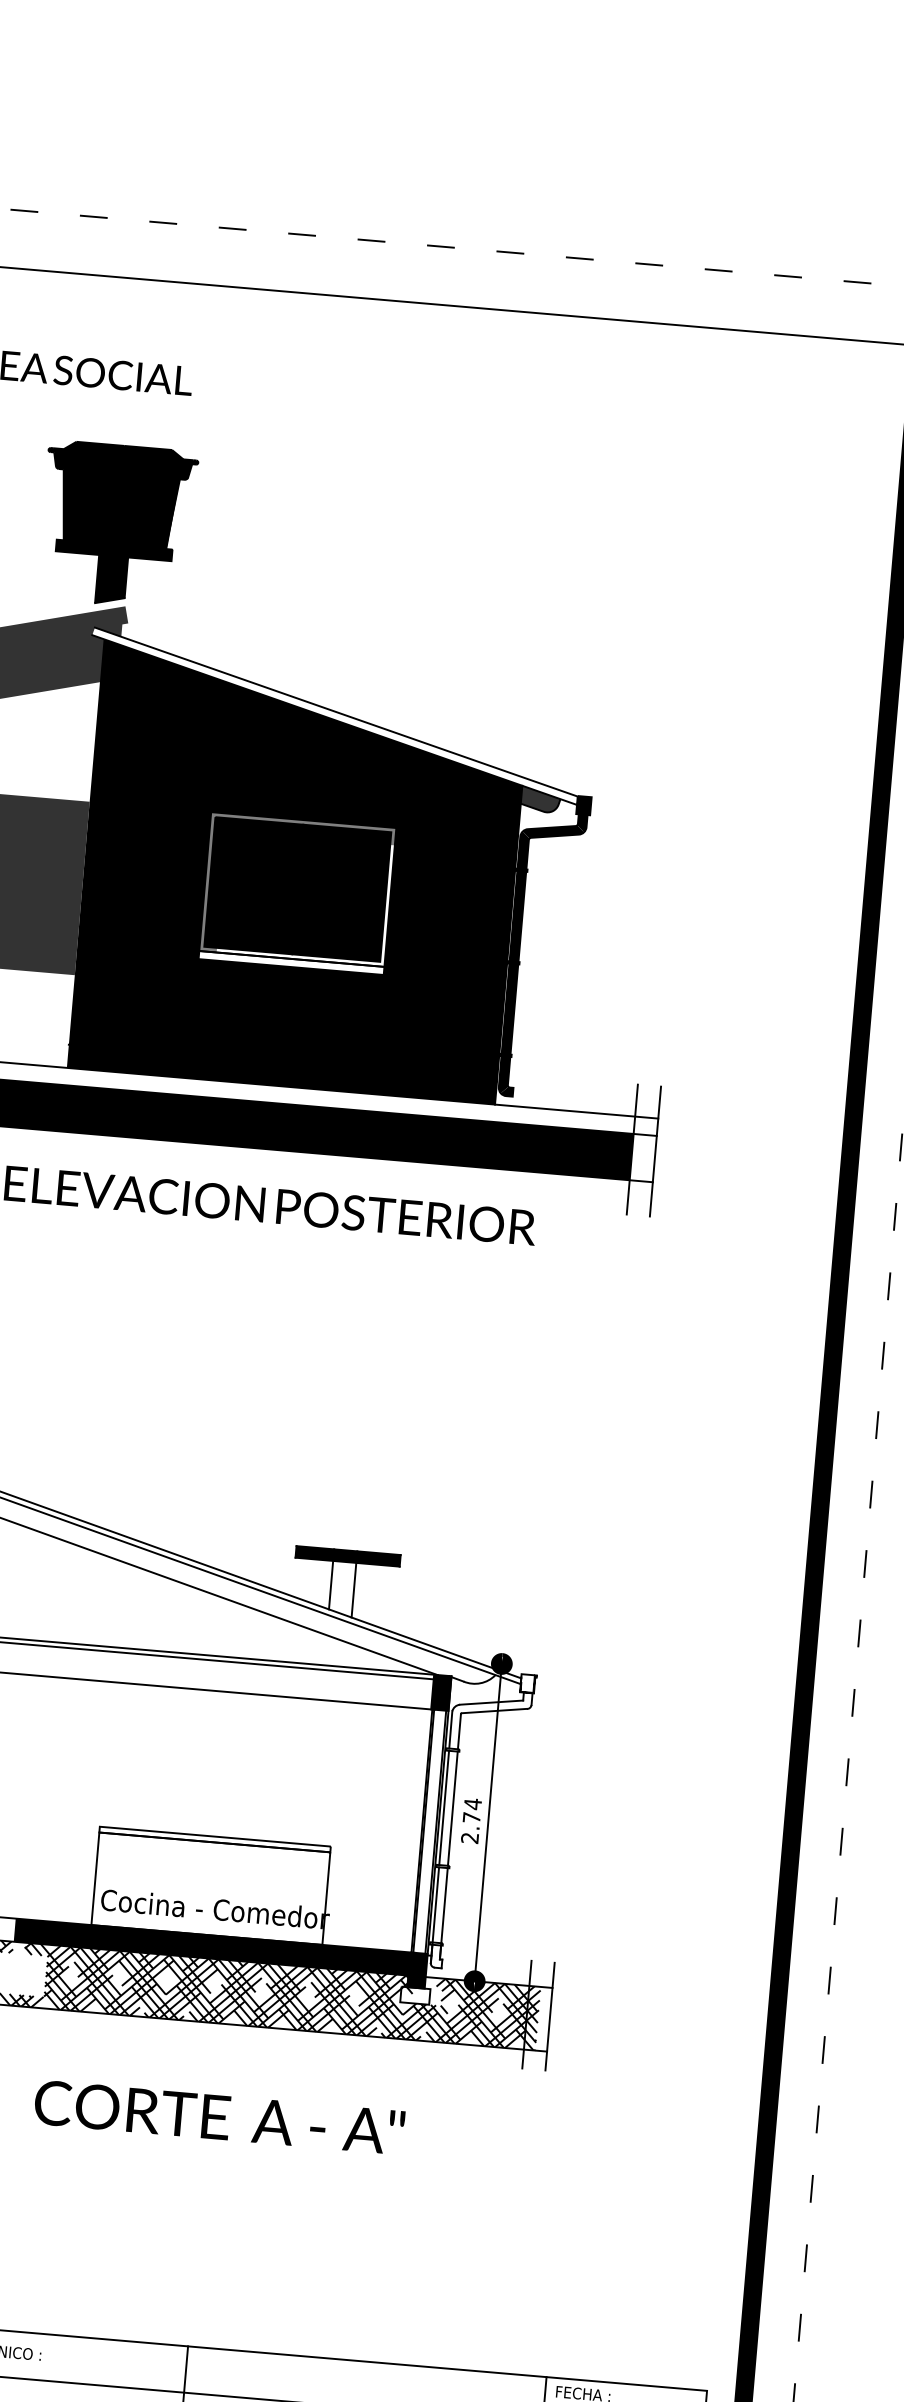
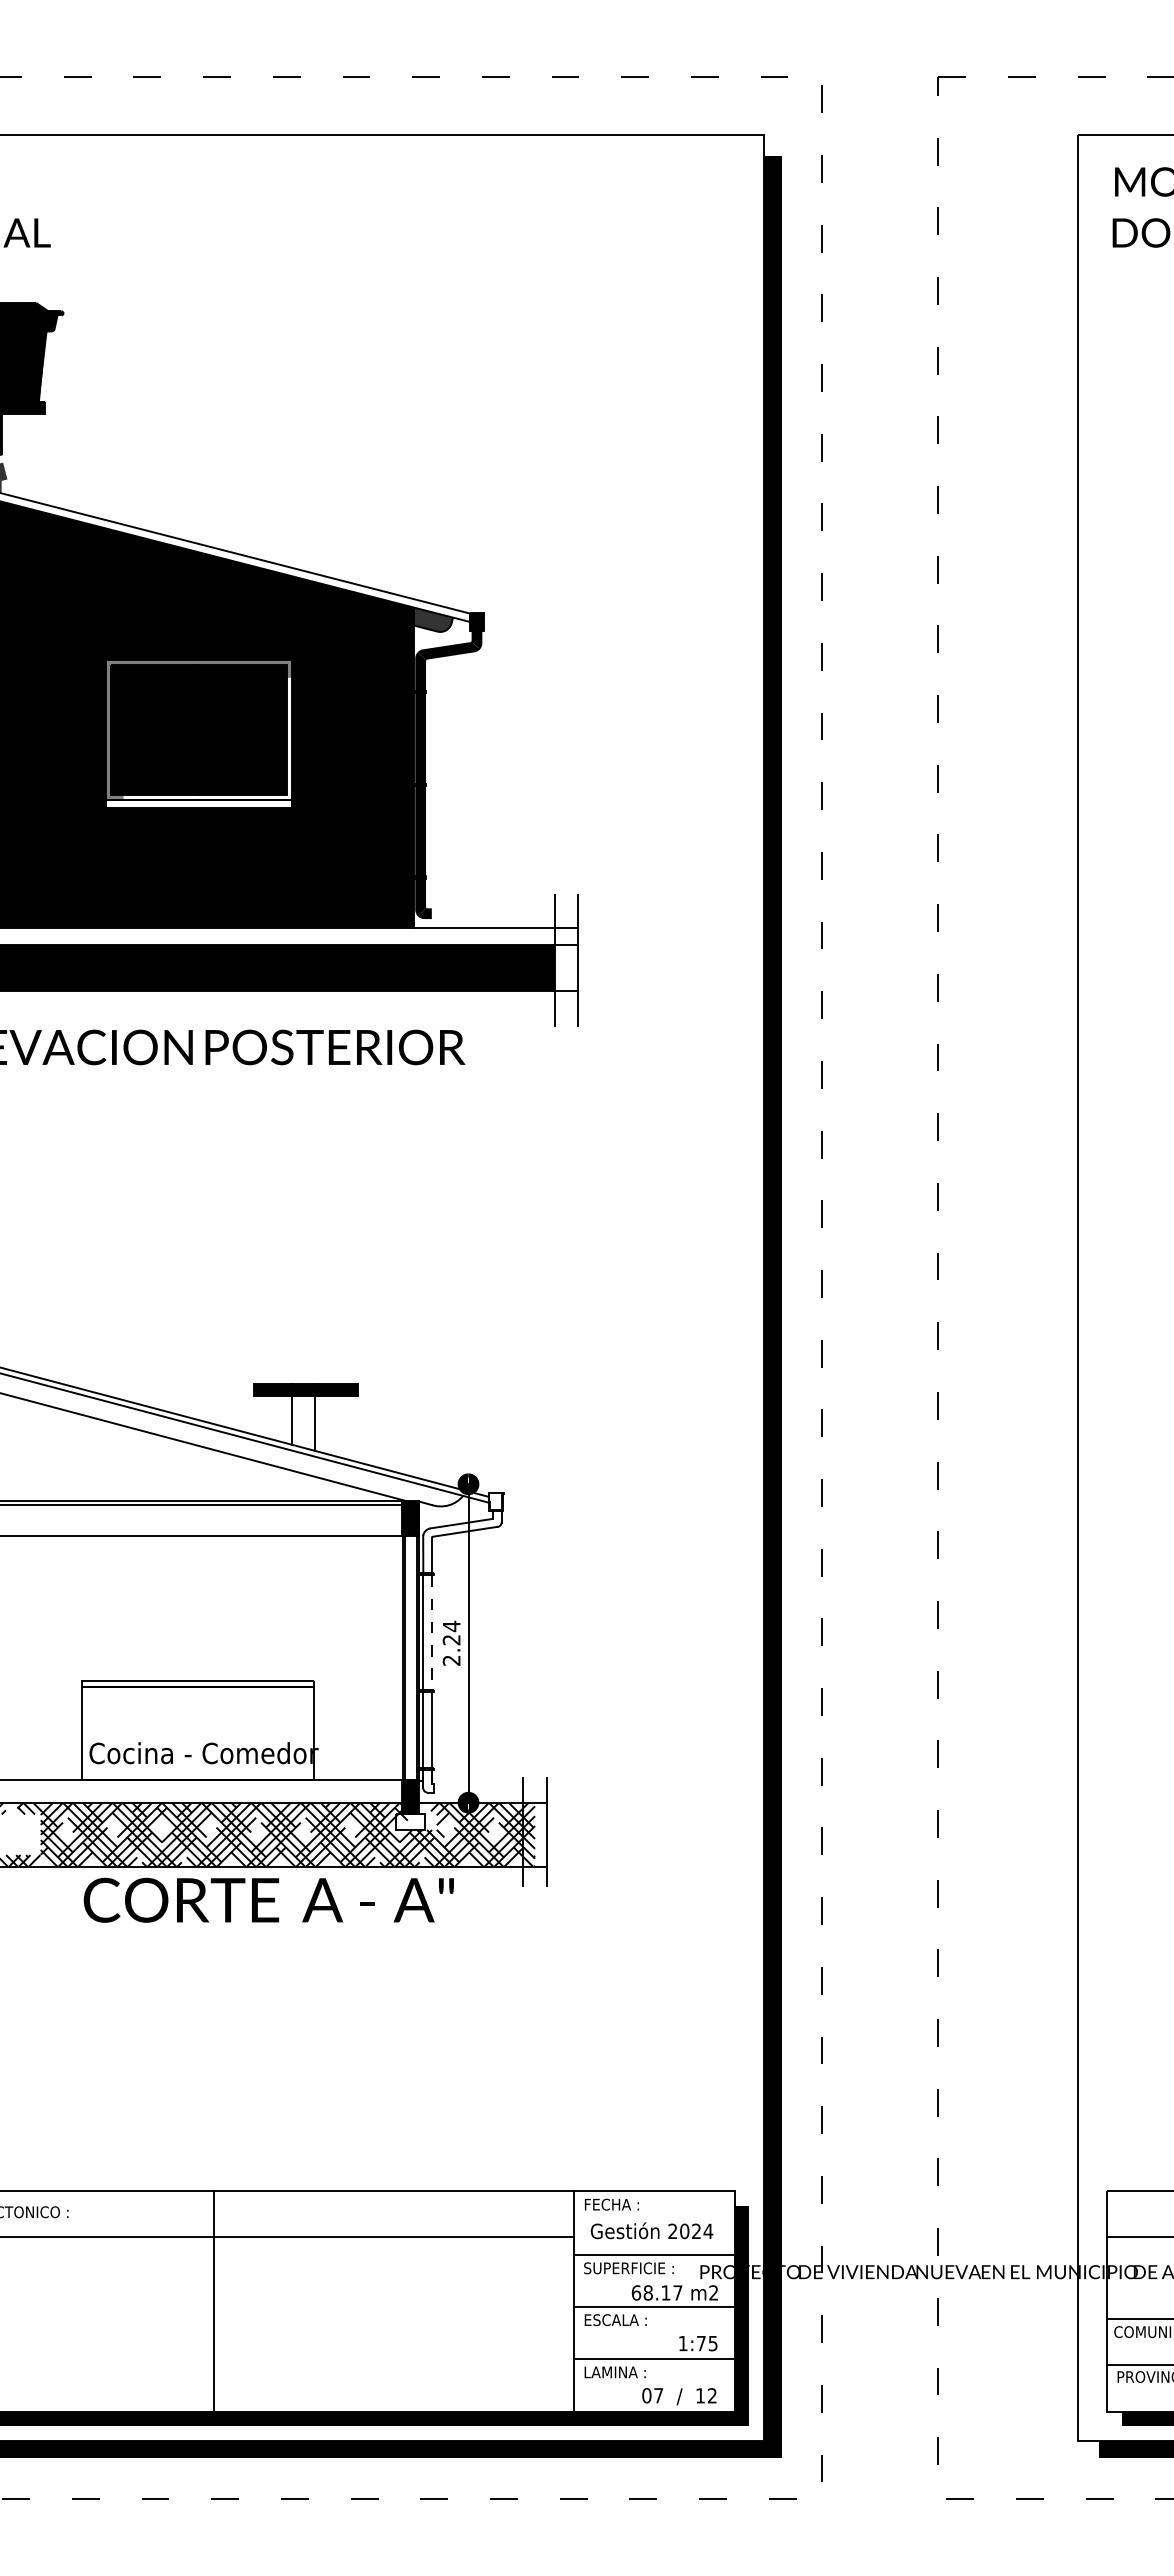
line: (453, 1809) -> (432, 1633), solid -> dashed
text: (471, 1818) -> (451, 1640), 2.74 -> 2.24
fill: (211, 1946) -> (203, 1790), removed
text: (219, 2116) -> (268, 1899), moved

